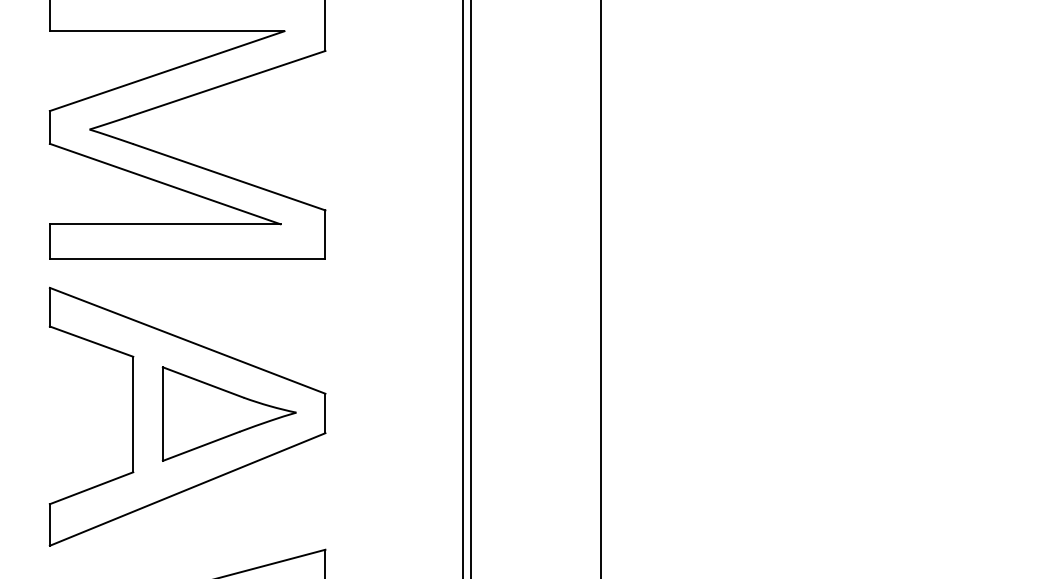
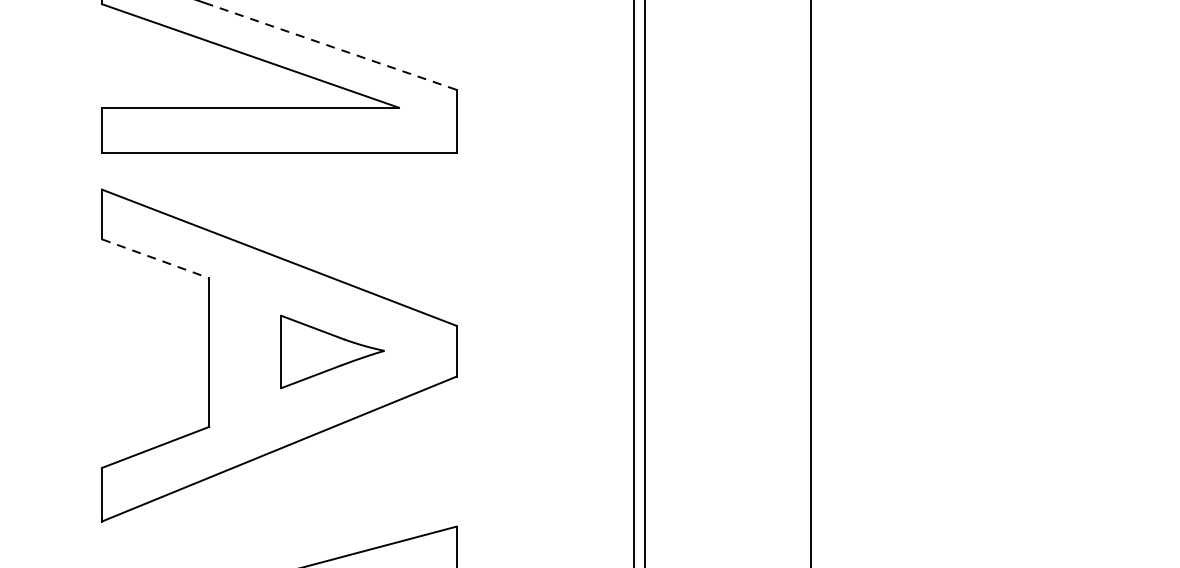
line: (229, 177) -> (333, 47), solid -> dashed
line: (92, 341) -> (156, 258), solid -> dashed
part: (228, 413) -> (331, 351), size x0.6

